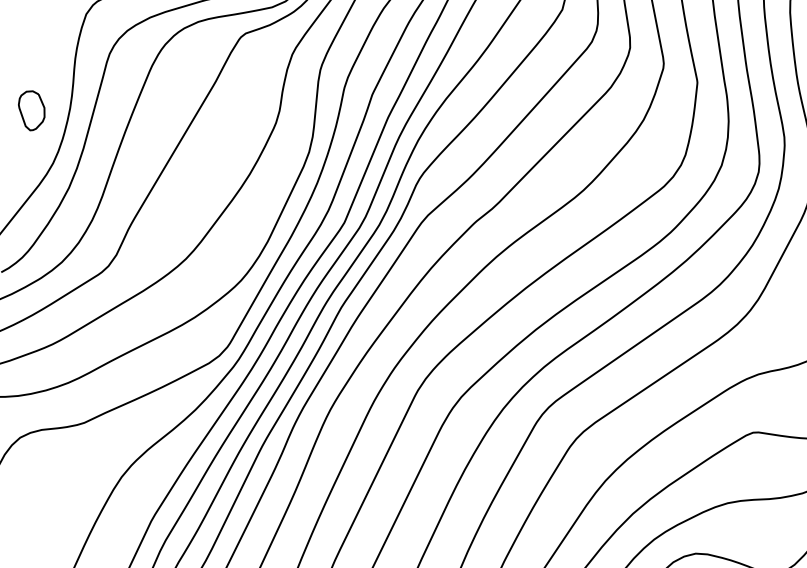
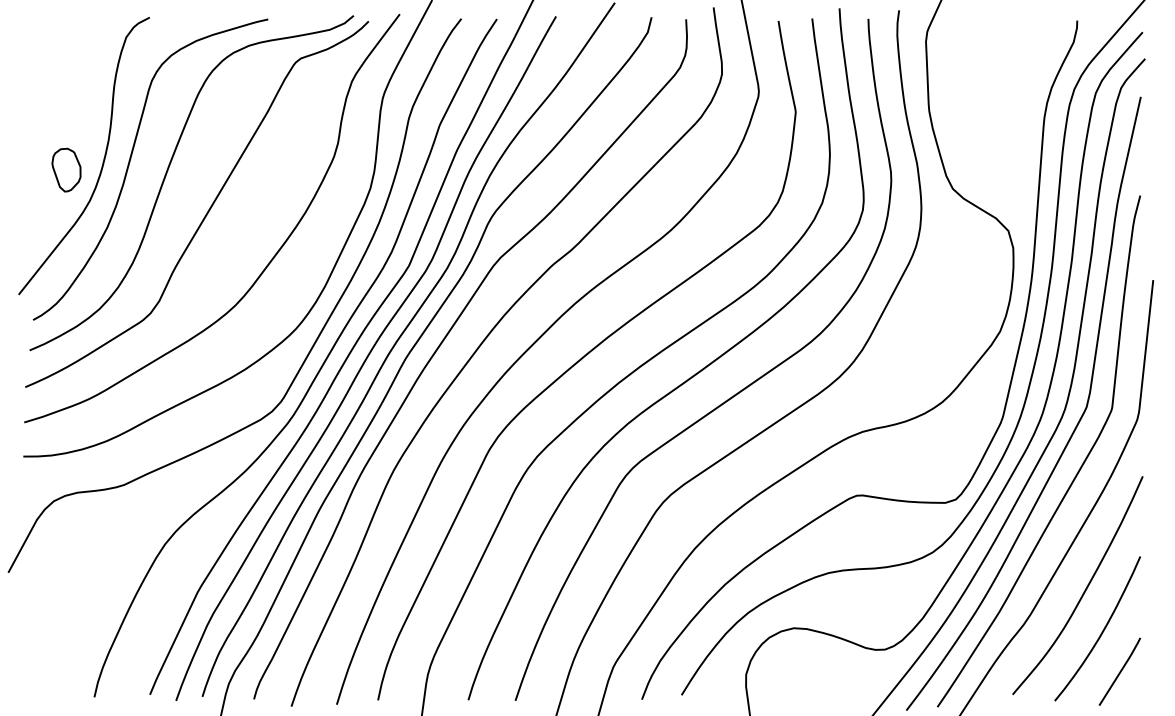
part: (31, 110) -> (66, 169), moved

